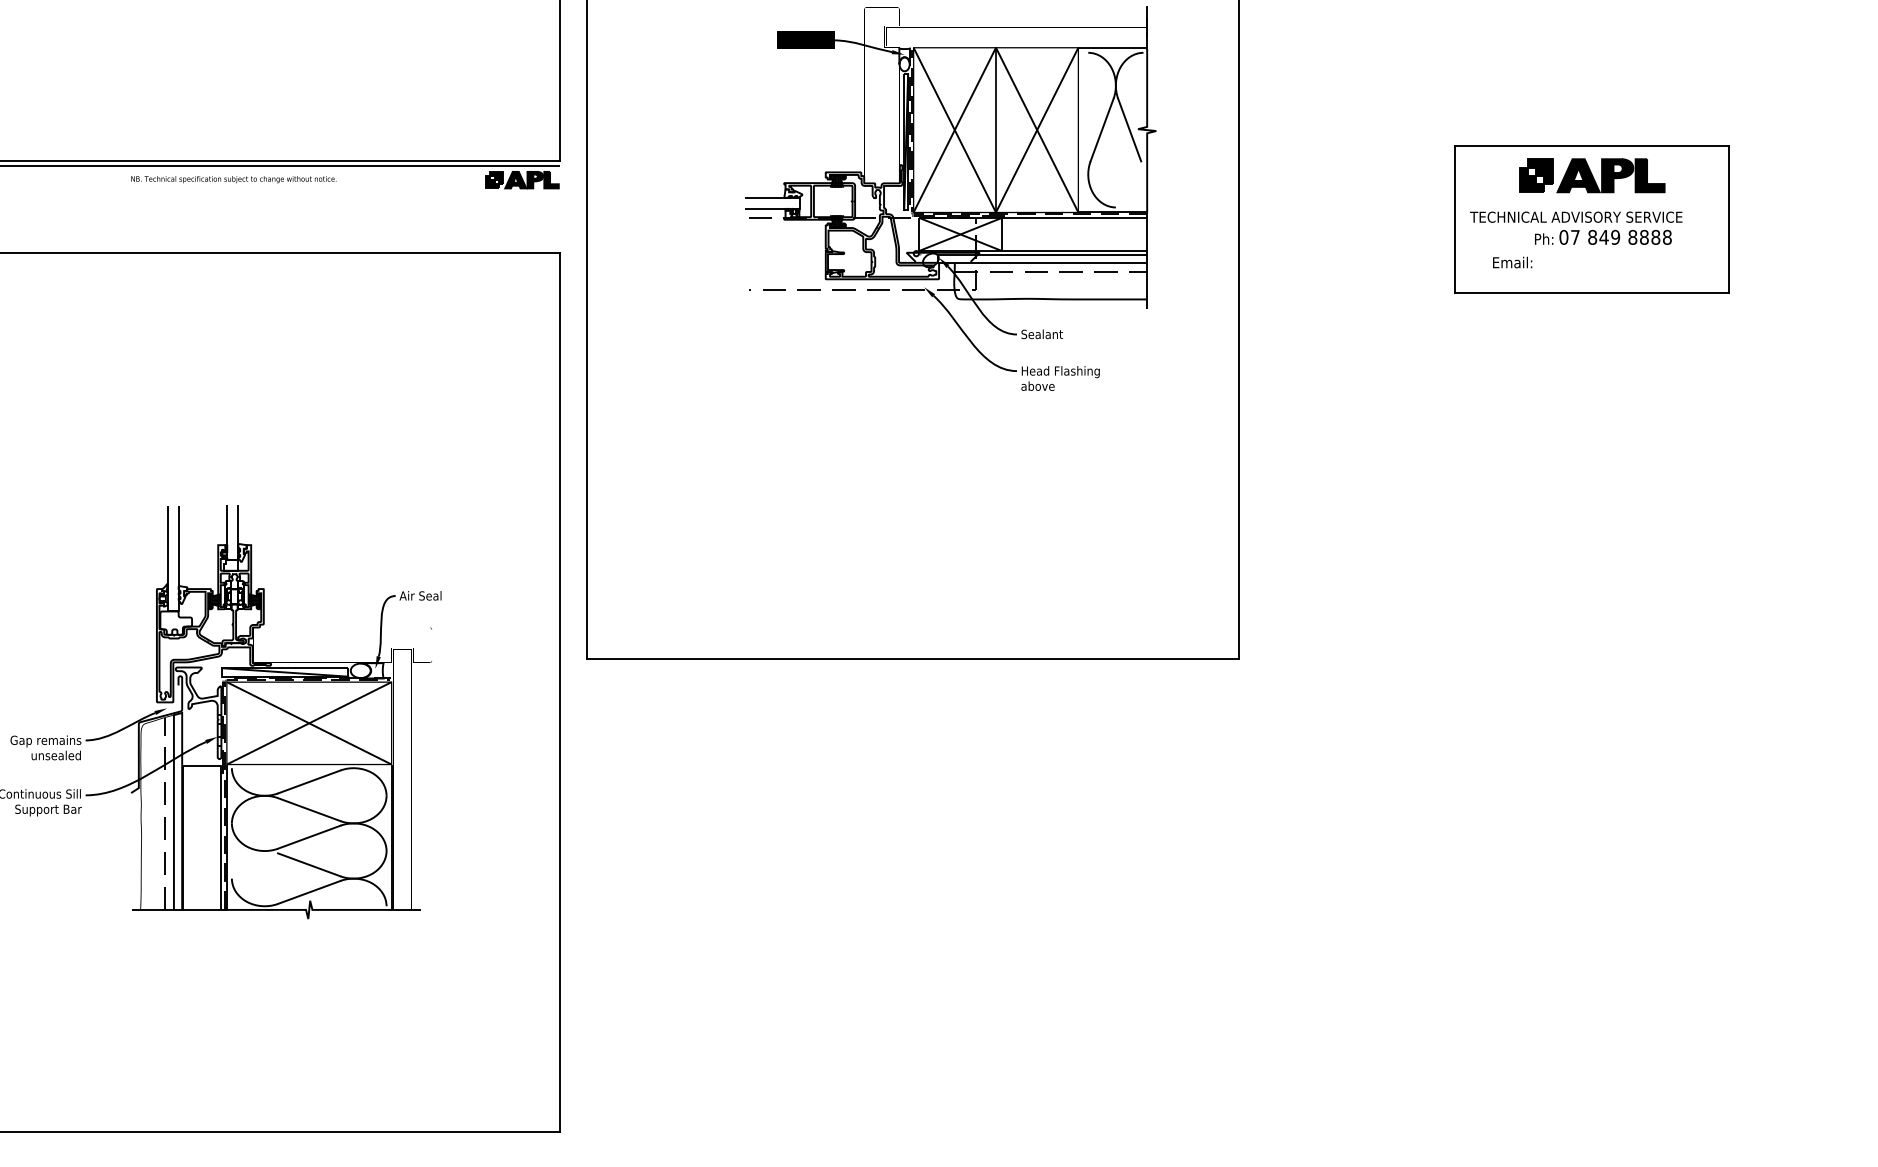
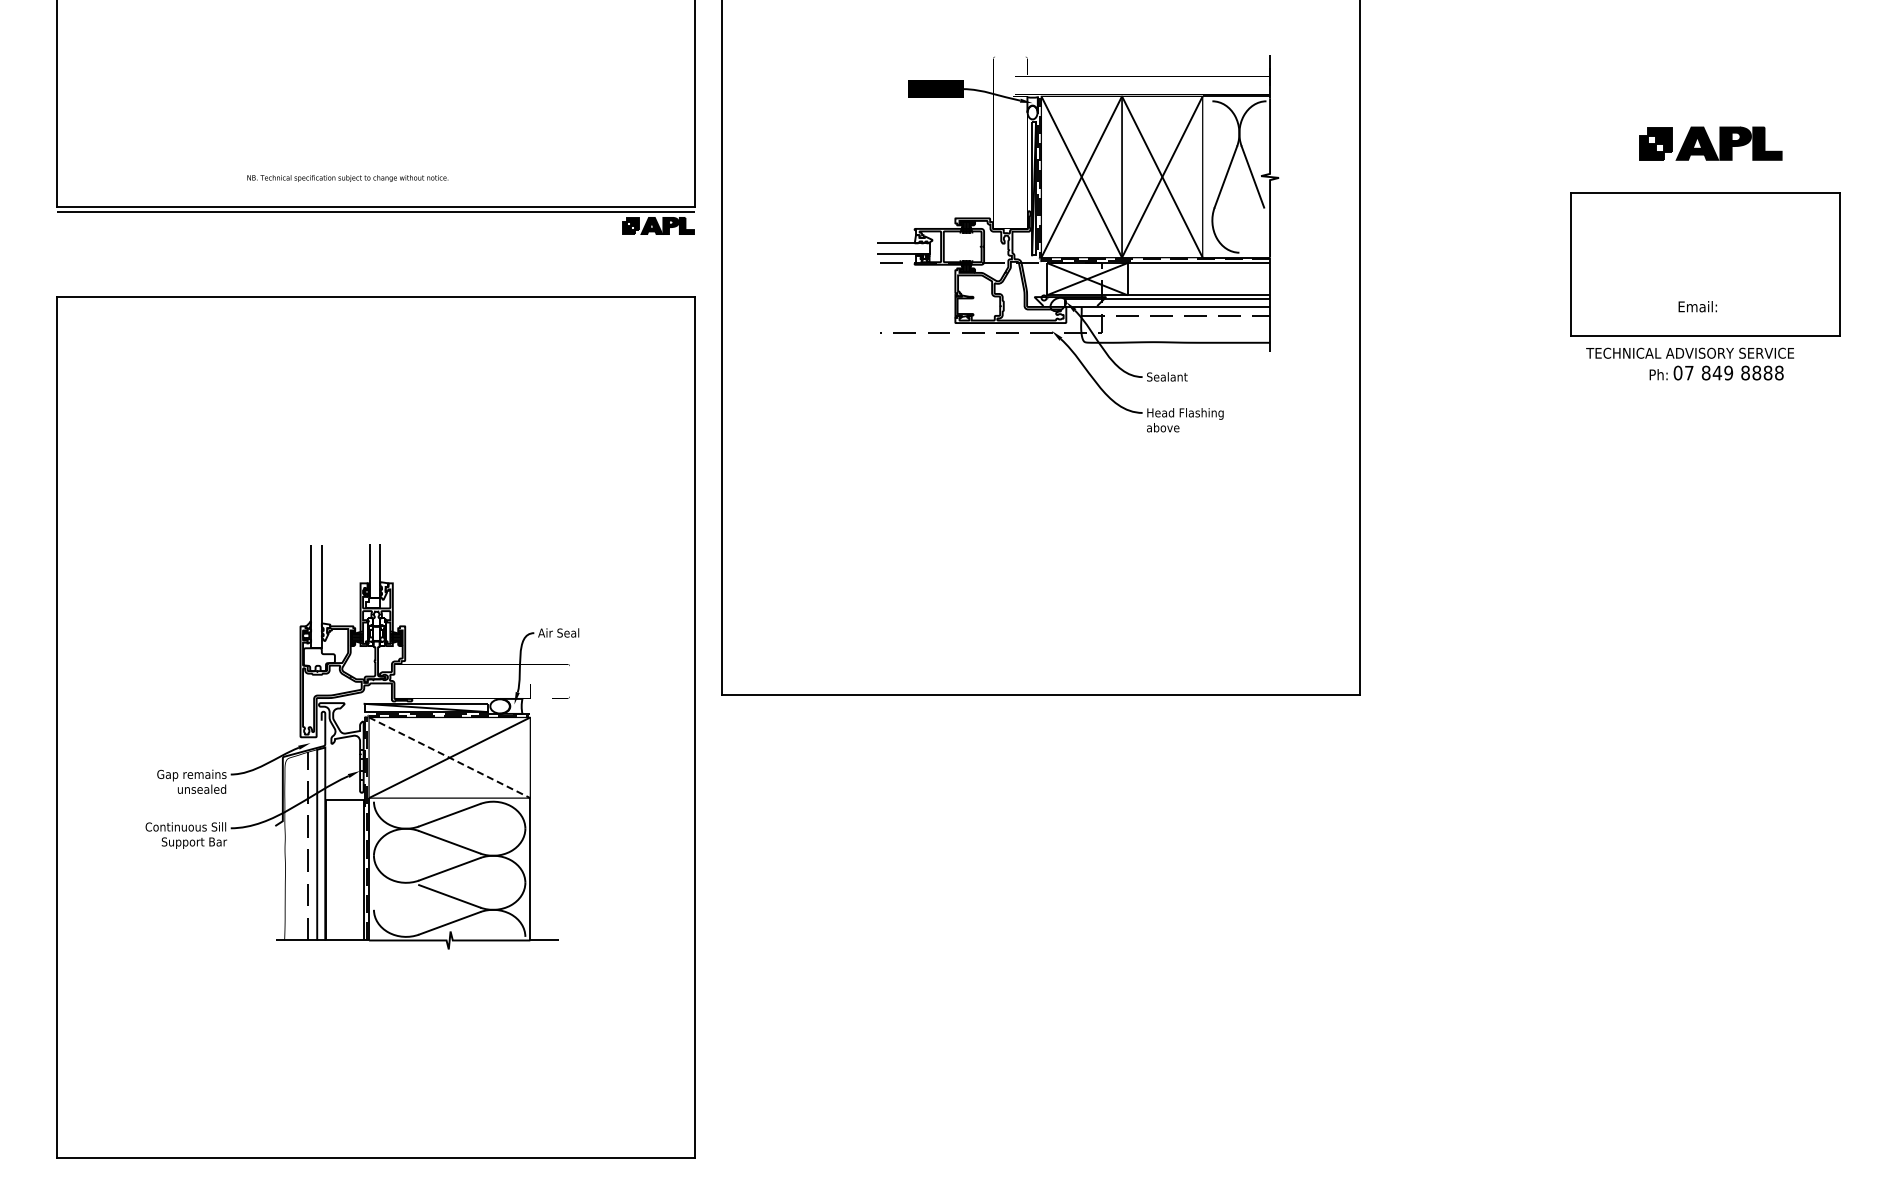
part: (1591, 175) -> (1710, 143), moved
text: (233, 179) -> (347, 178), moved
text: (1575, 227) -> (1689, 363), moved
text: (1512, 262) -> (1697, 306), moved
line: (310, 724) -> (450, 758), solid -> dashed

